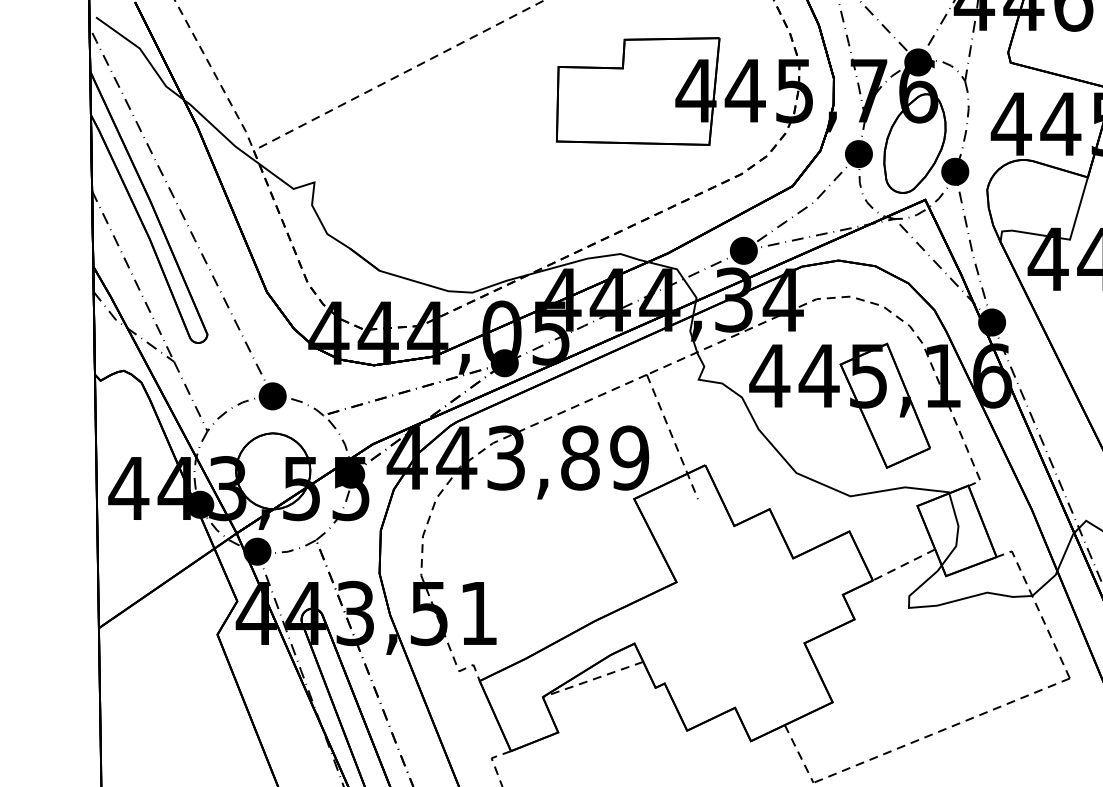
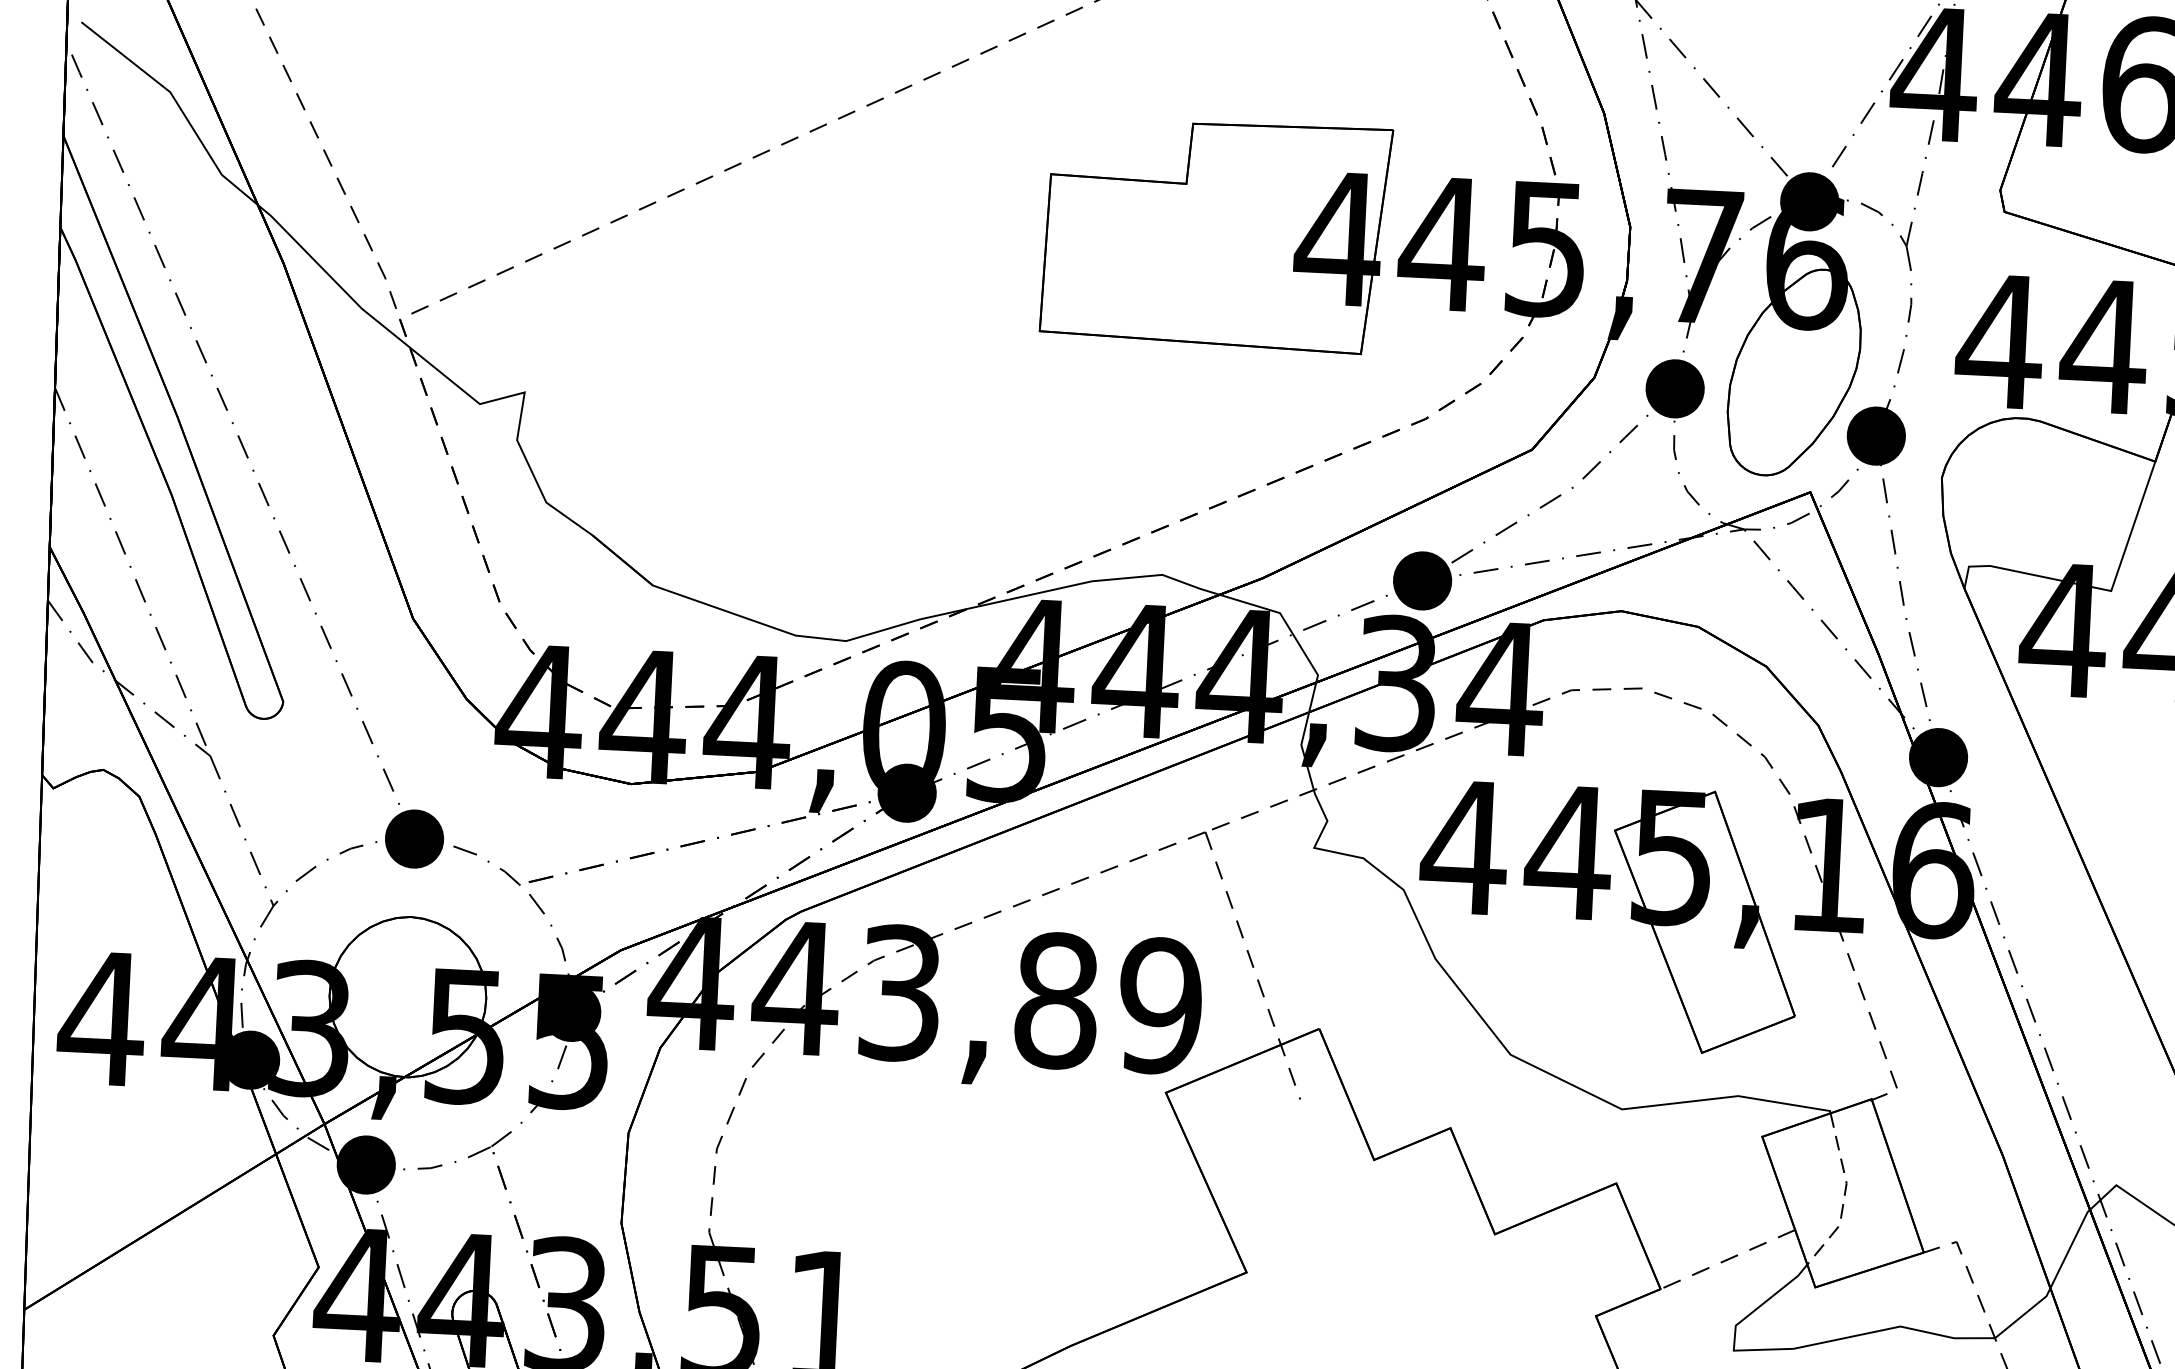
line: (957, 531) -> (1844, 1194), solid -> dashed

